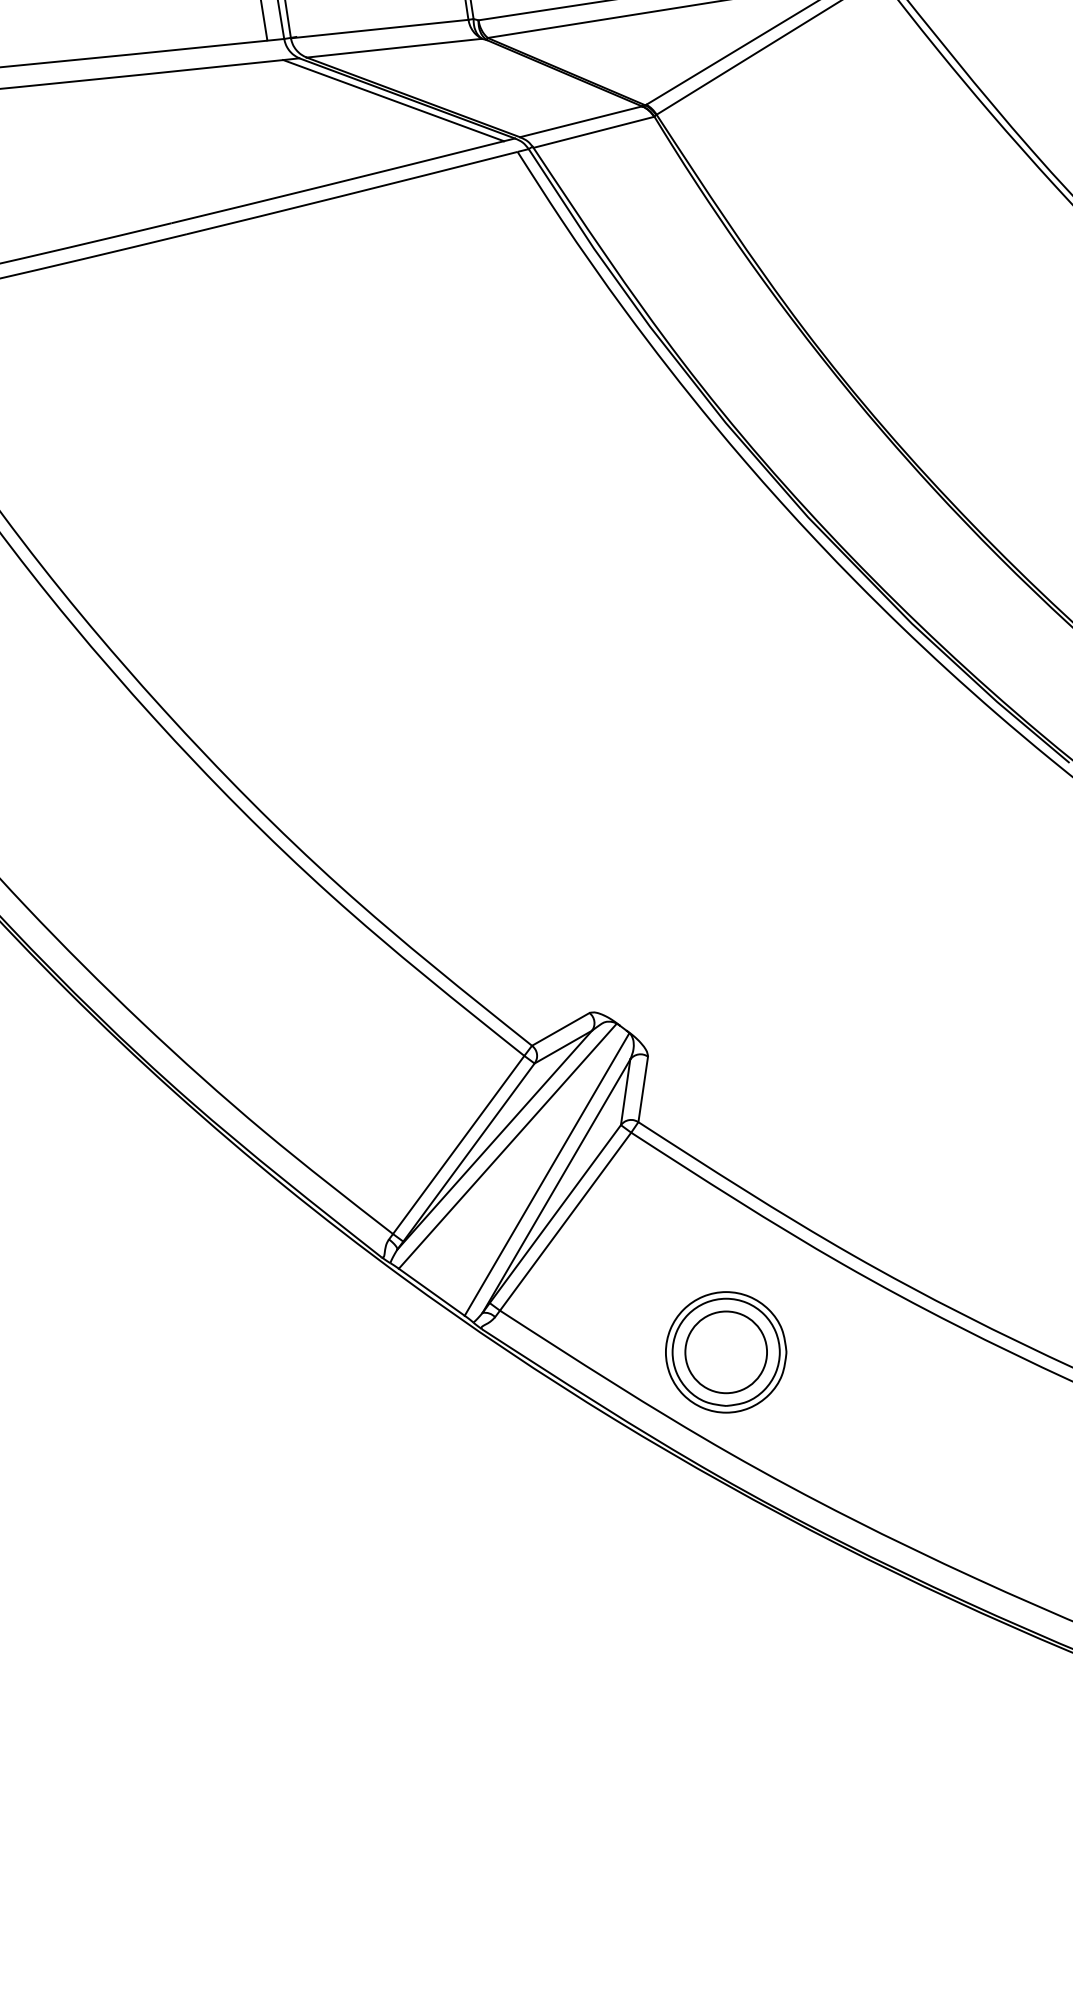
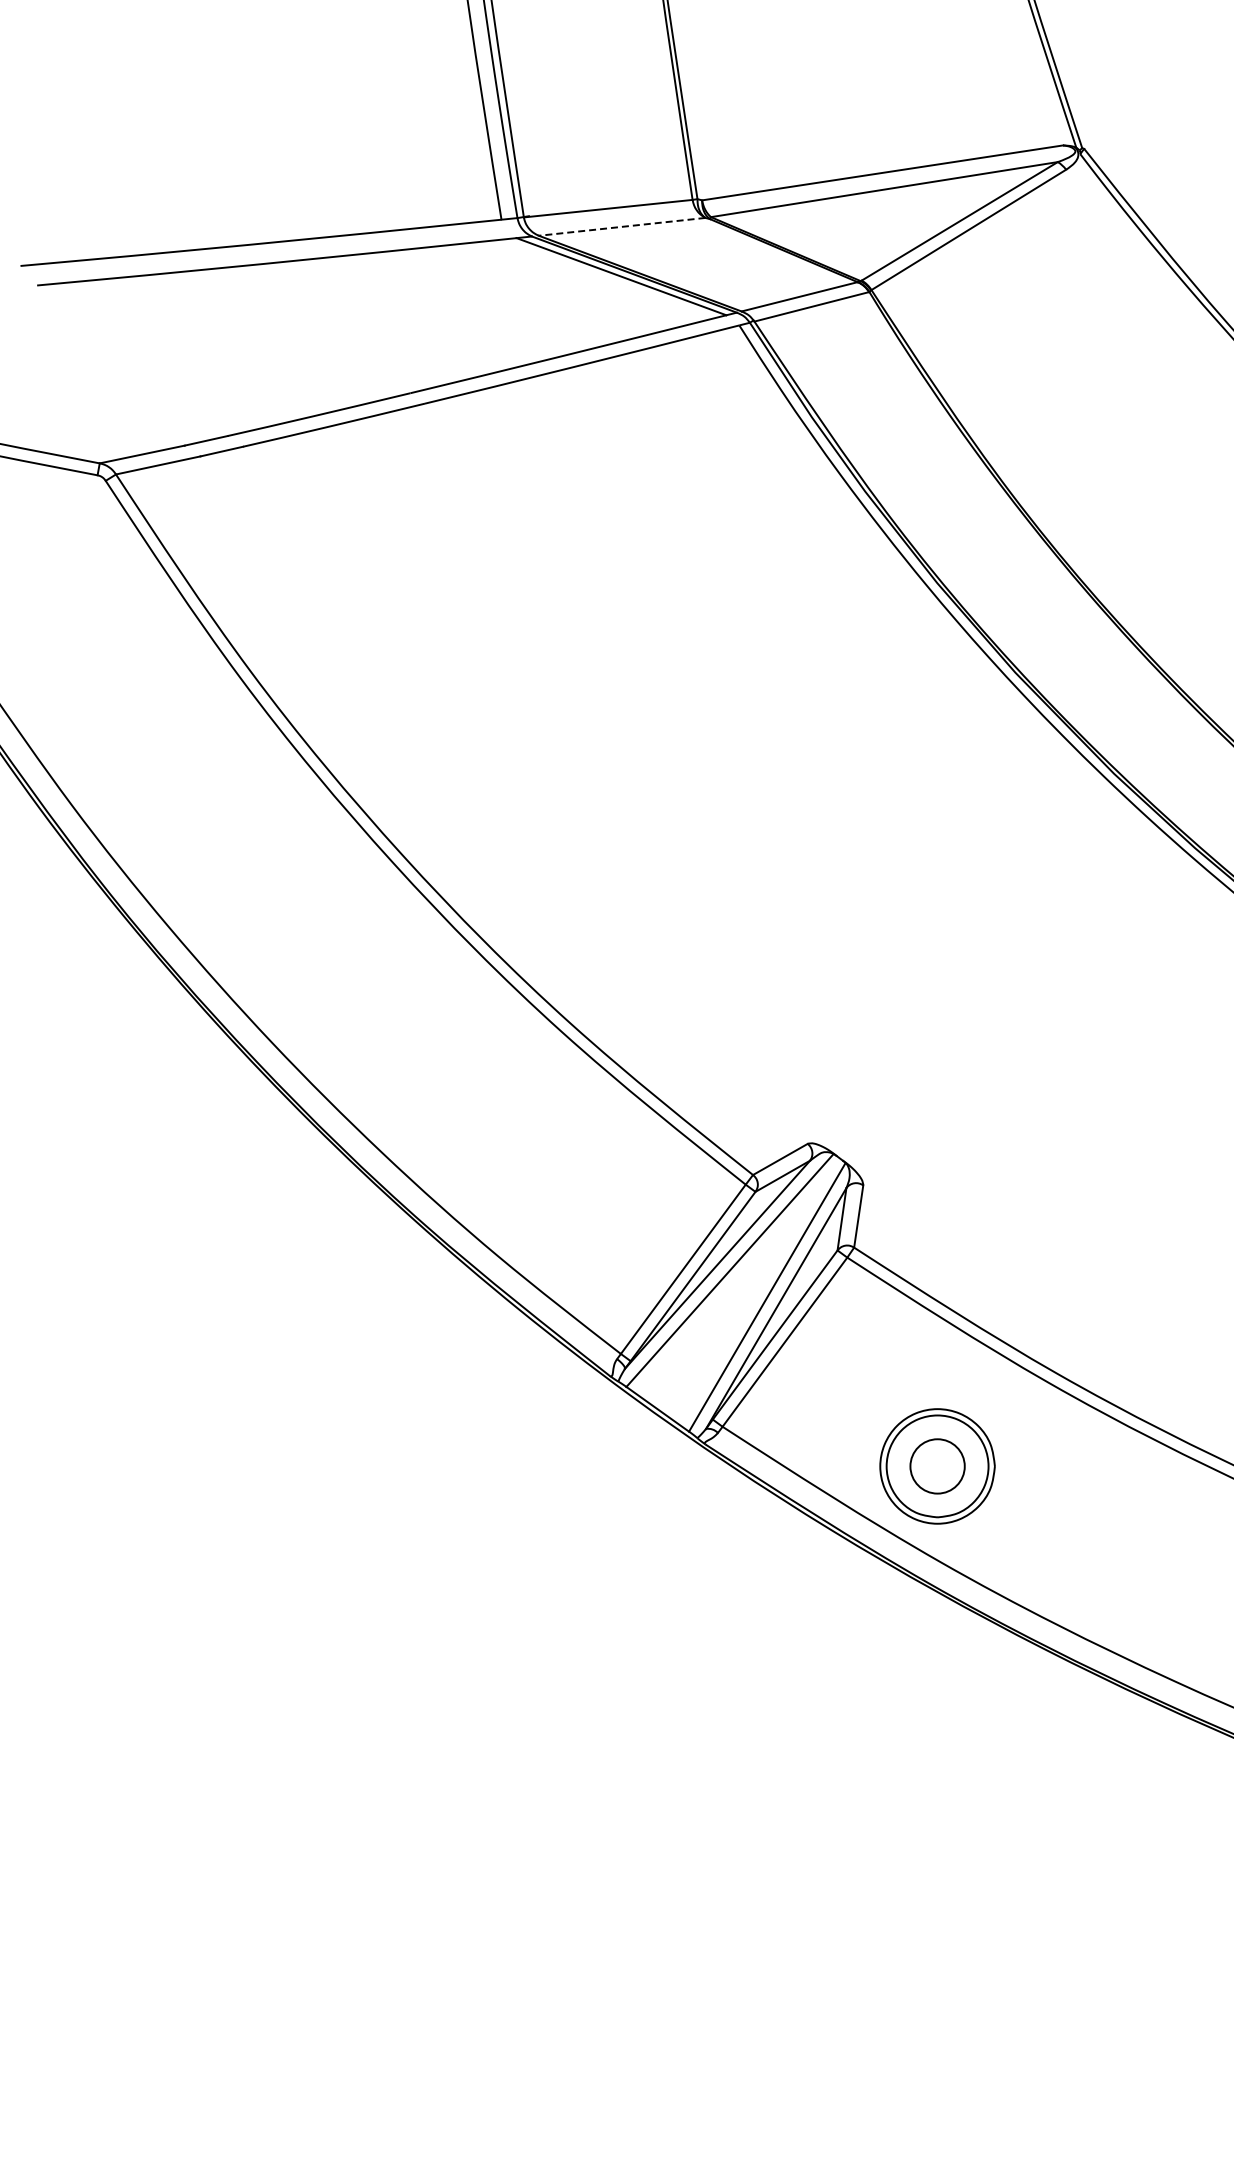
line: (394, 47) -> (622, 226), solid -> dashed
circle: (726, 1352) -> (937, 1466), size x0.7

